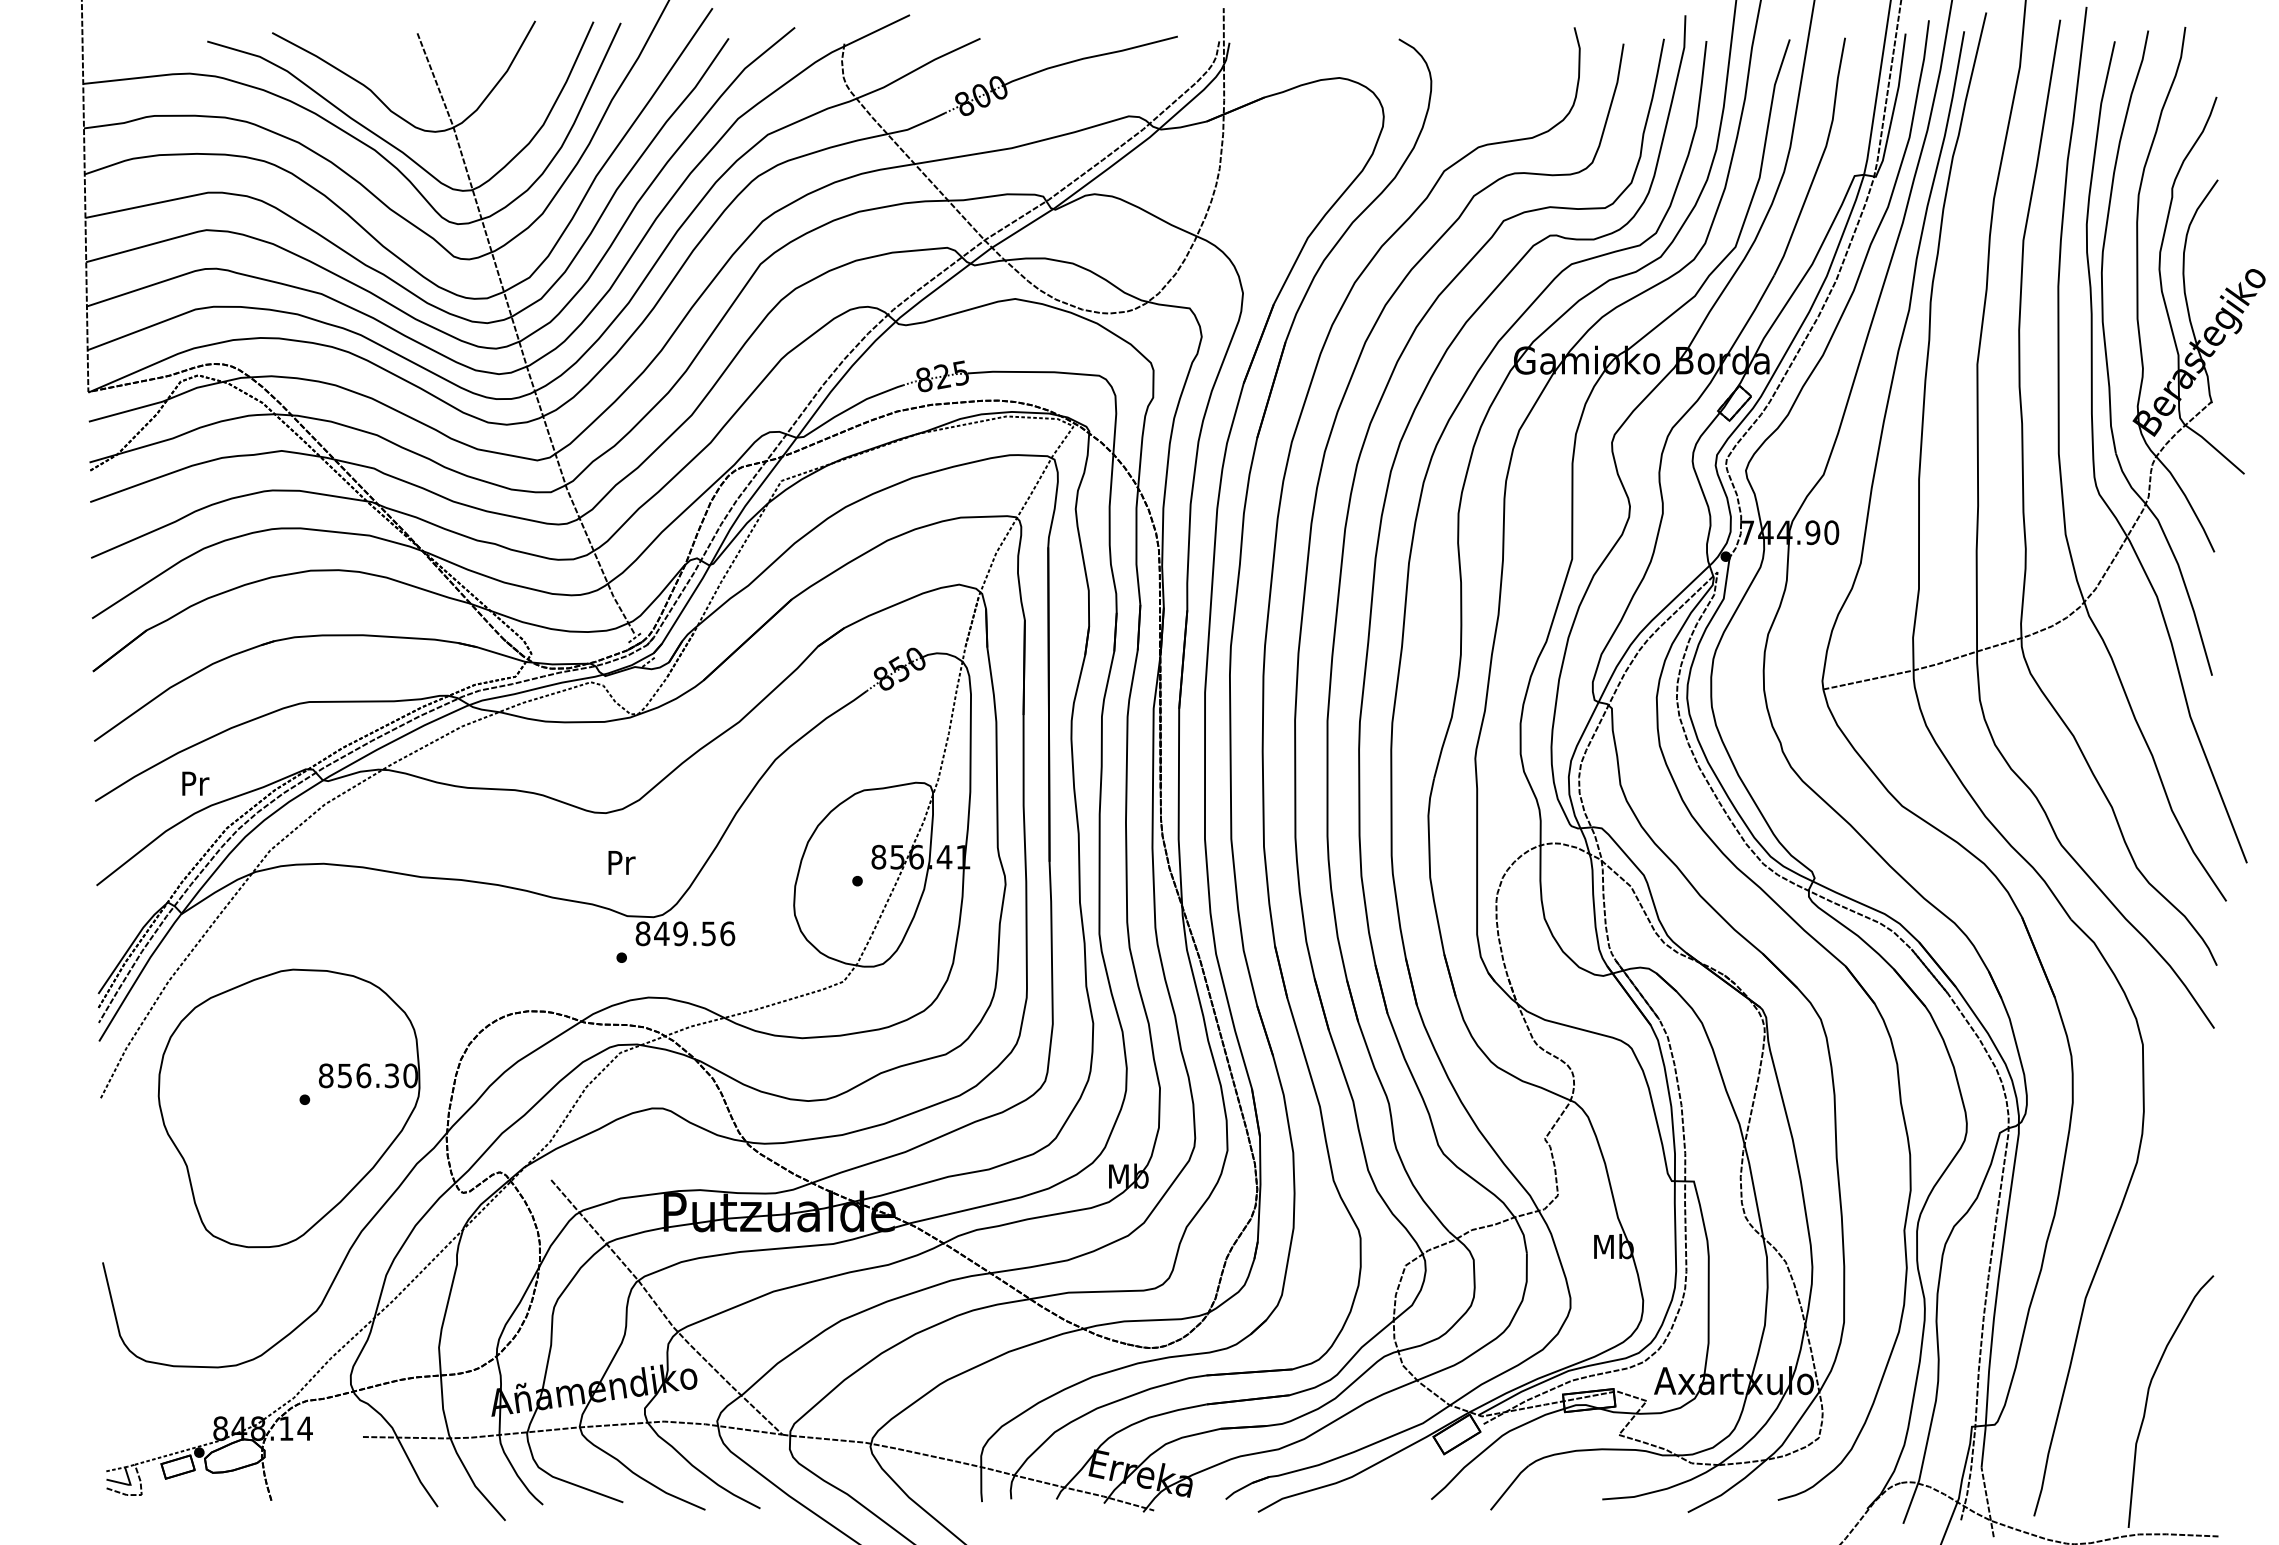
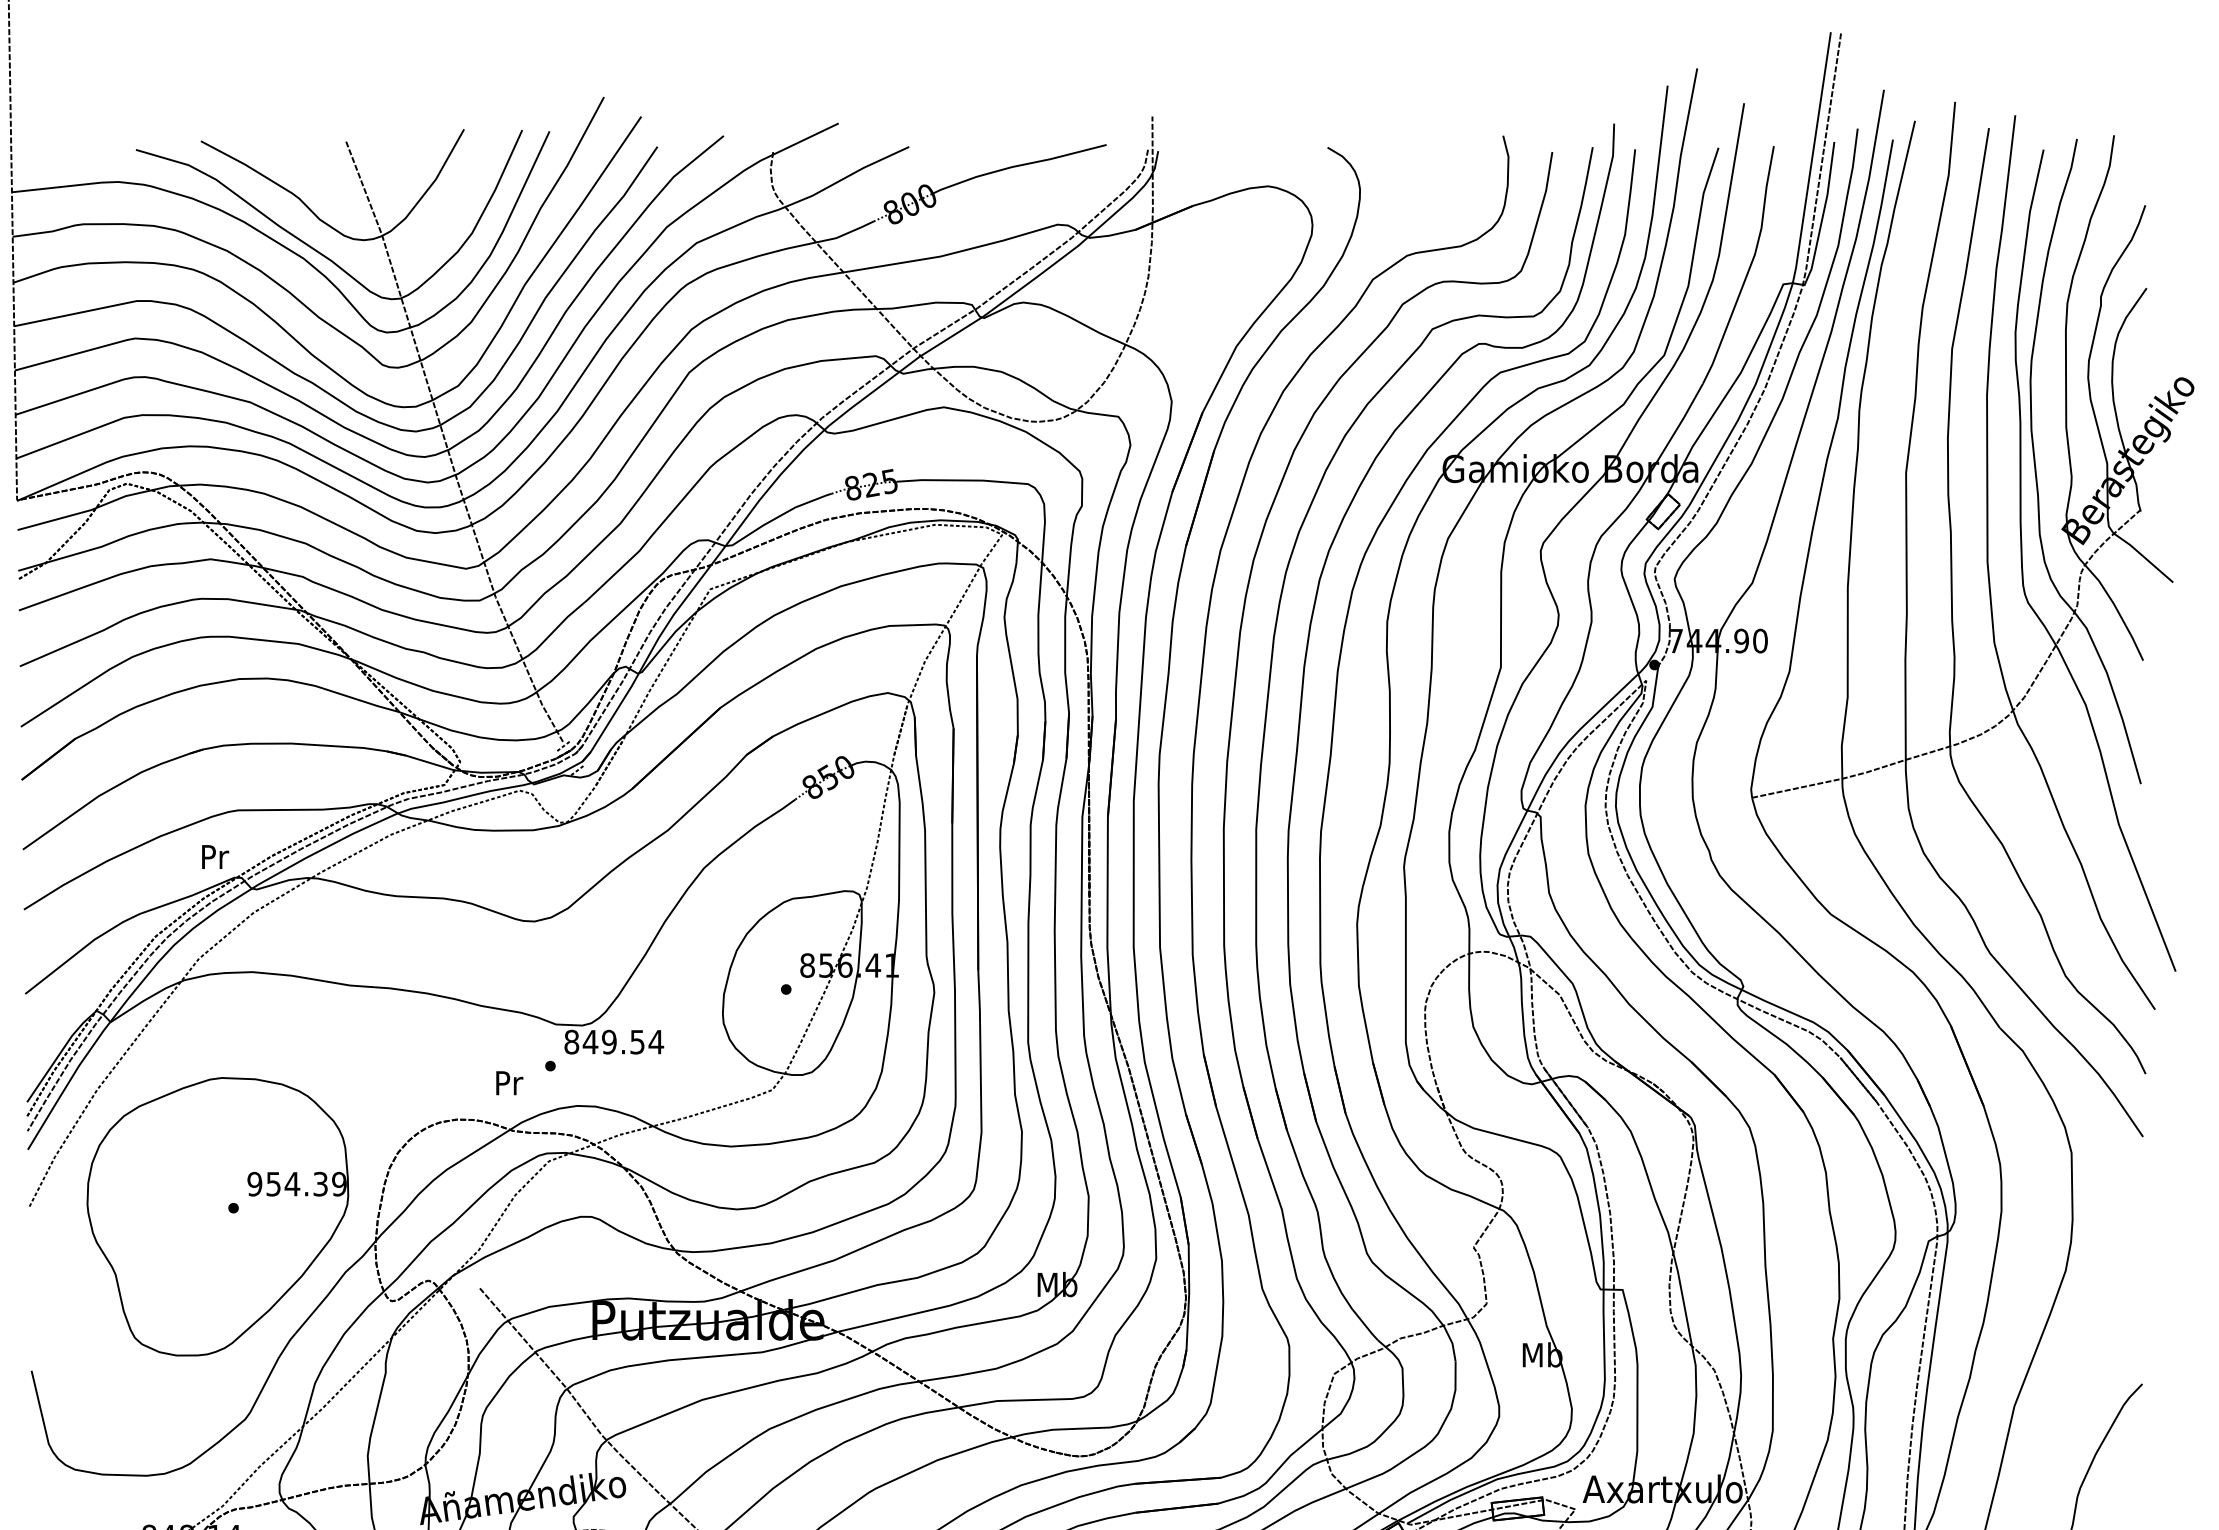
text: (195, 783) -> (215, 856), moved
text: (621, 862) -> (509, 1082), moved
text: (727, 933) -> (656, 1041), 849.56 -> 849.54
text: (367, 1075) -> (296, 1183), 856.30 -> 954.39

